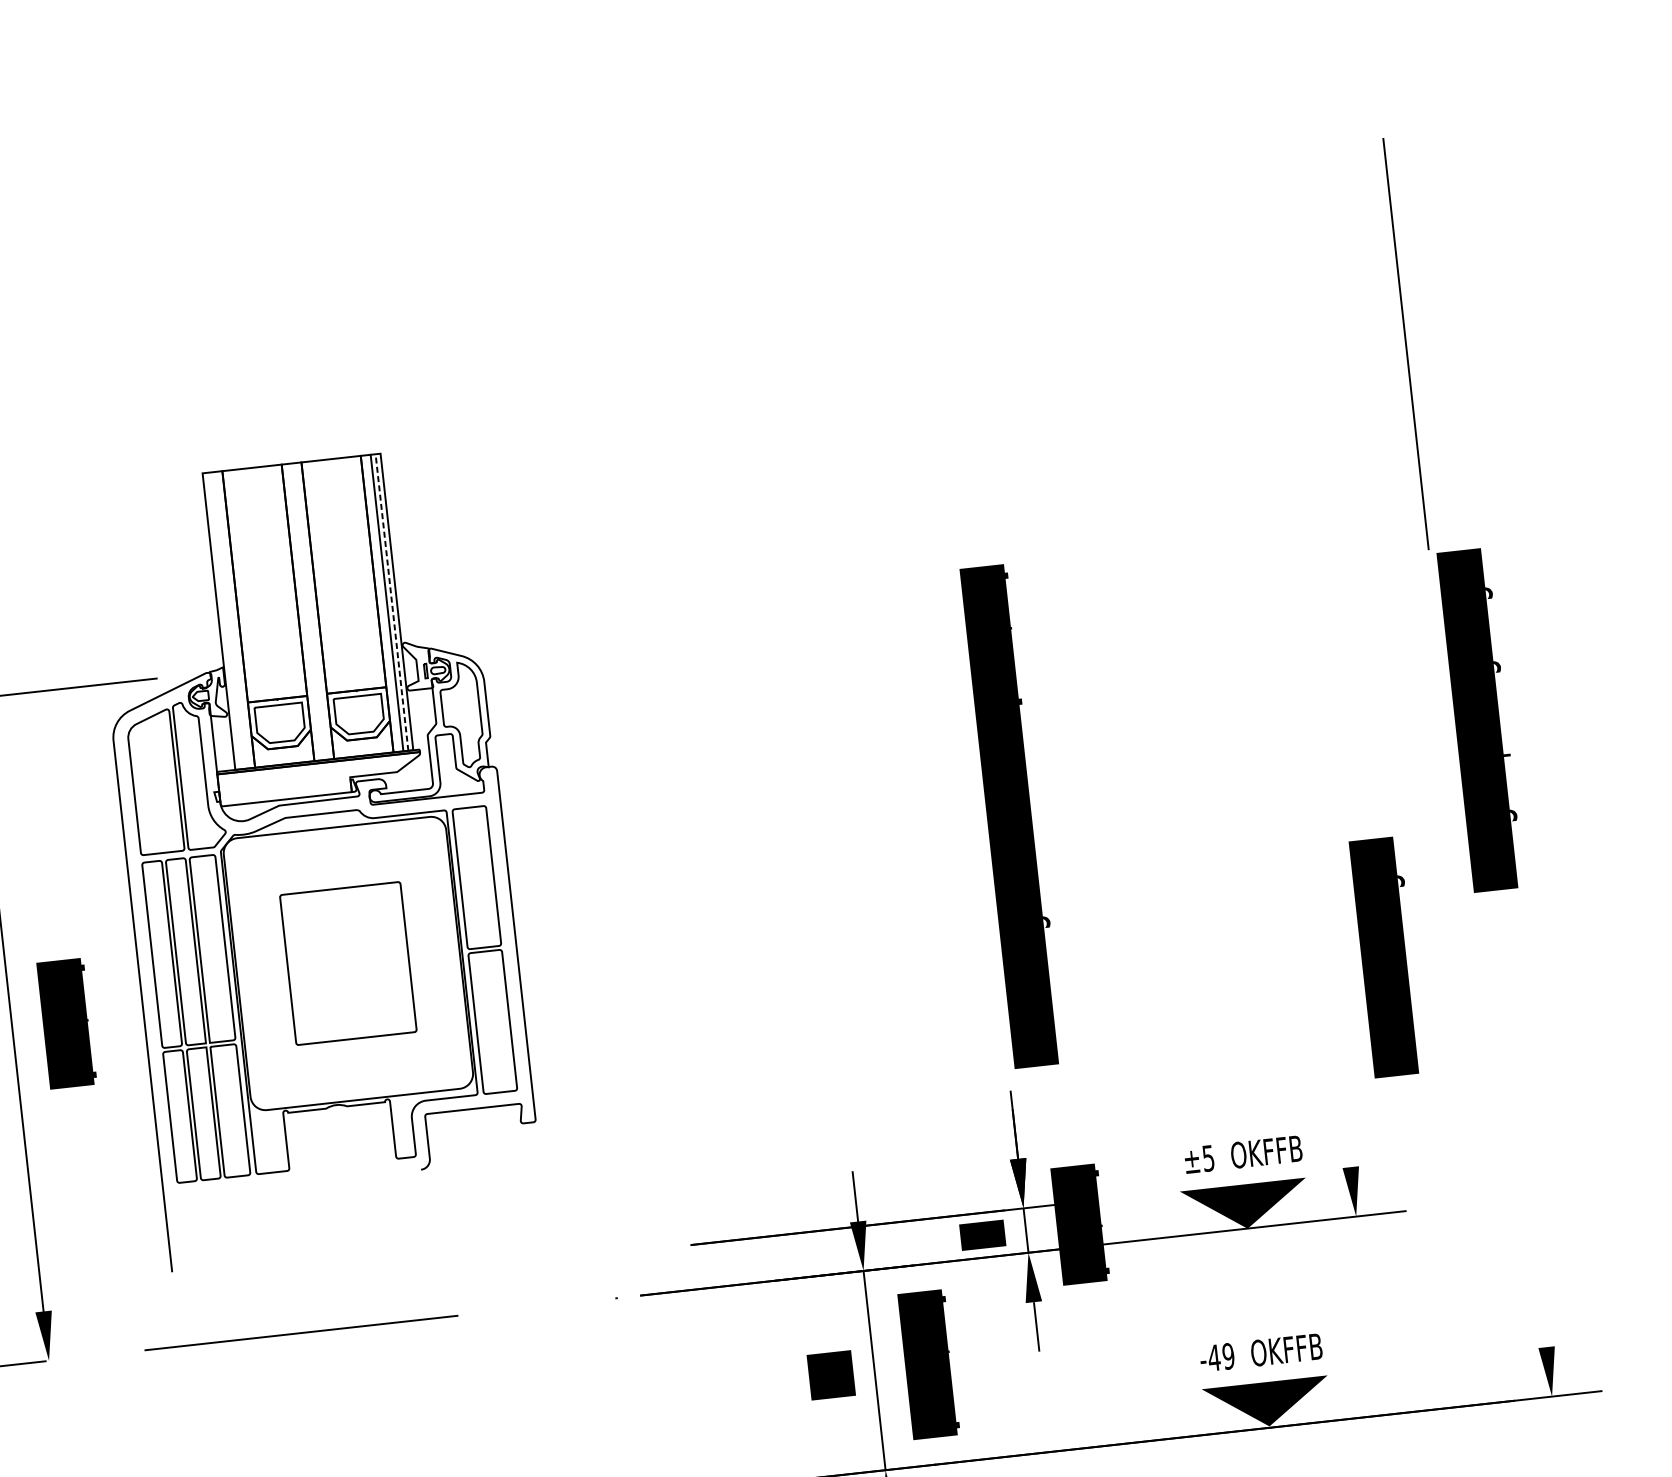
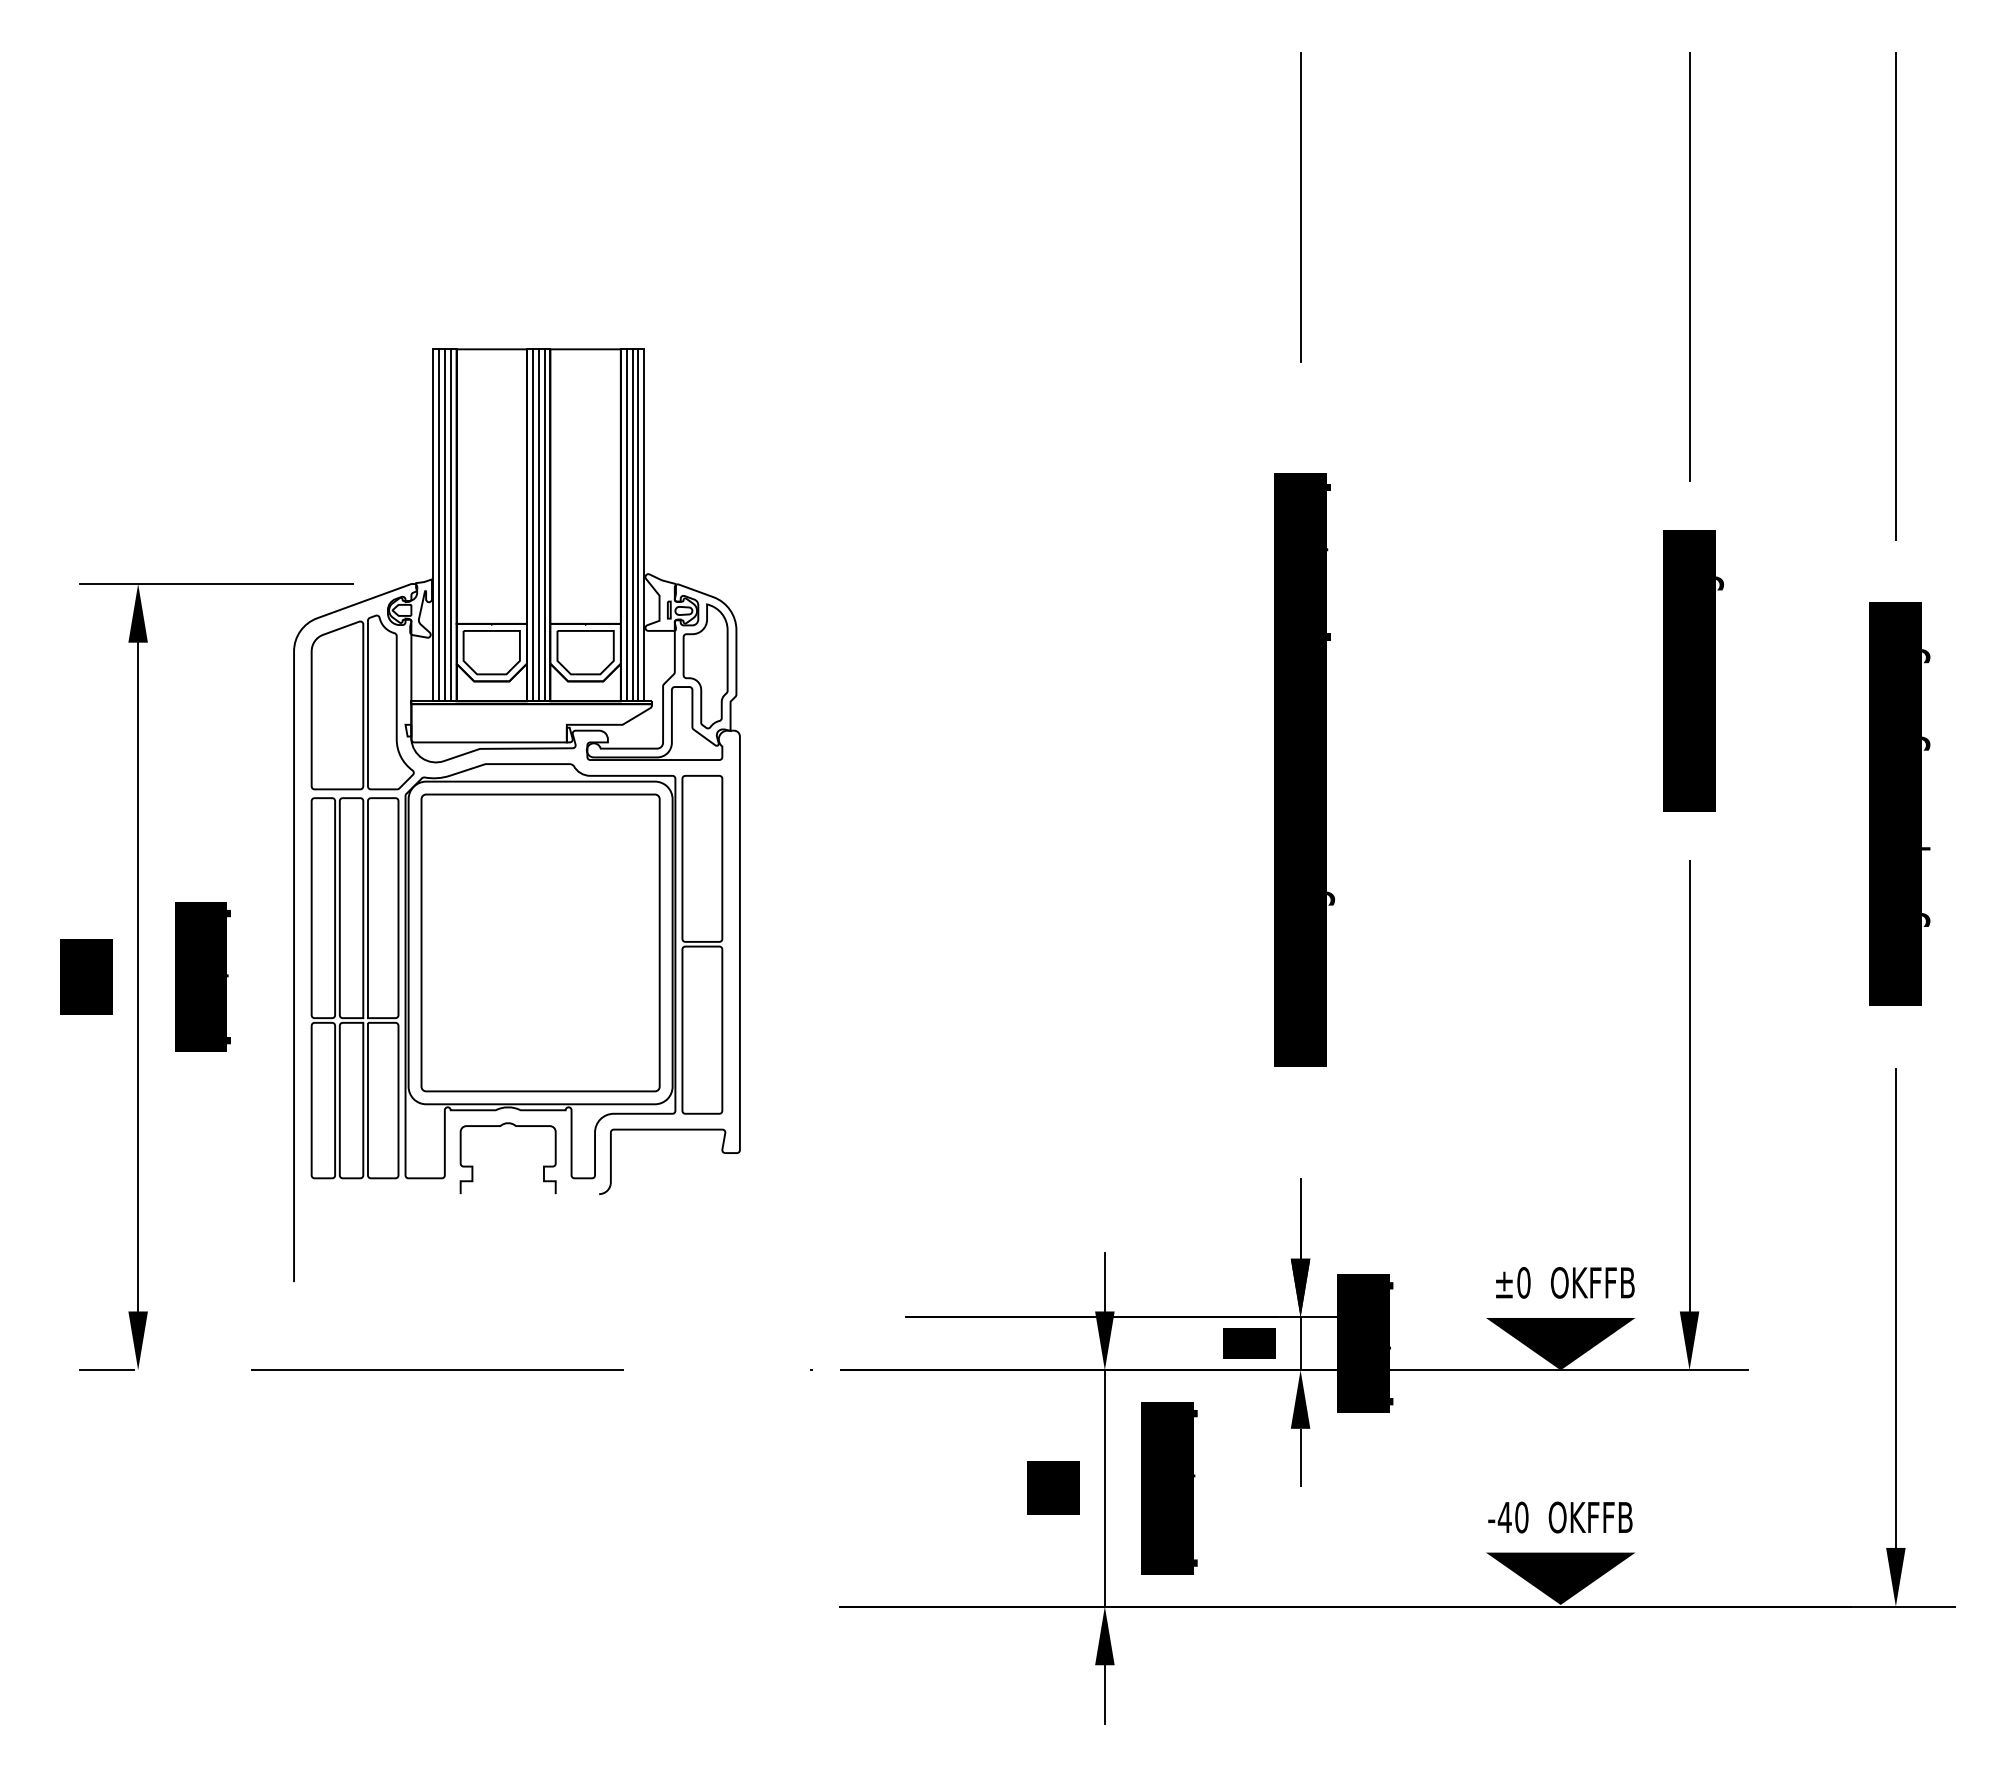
line: (920, 273) -> (1300, 207), added
line: (1253, 287) -> (1689, 267), added
line: (1405, 344) -> (1895, 296), moved
line: (391, 601) -> (638, 524), dashed -> solid
line: (381, 603) -> (626, 525), added
line: (307, 611) -> (538, 525), added
line: (312, 611) -> (544, 525), added
line: (302, 612) -> (532, 525), added
line: (228, 620) -> (444, 525), added
line: (233, 620) -> (450, 525), added
line: (223, 621) -> (438, 525), added
text: (1012, 815) -> (1304, 769), moved
text: (1387, 956) -> (1693, 670), moved
part: (348, 963) -> (540, 942), size x1.67
line: (1329, 977) -> (1689, 1086), added
curve: (332, 1121) -> (501, 1126), added
line: (1523, 1144) -> (1895, 1307), added
text: (1208, 1158) -> (1523, 1282), ±5 -> ±0
text: (1228, 1356) -> (1521, 1517), -49 -> -40

